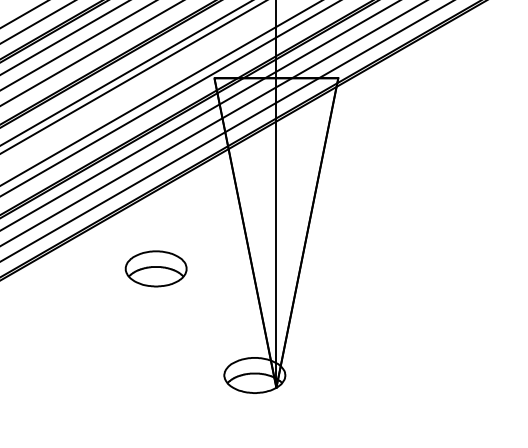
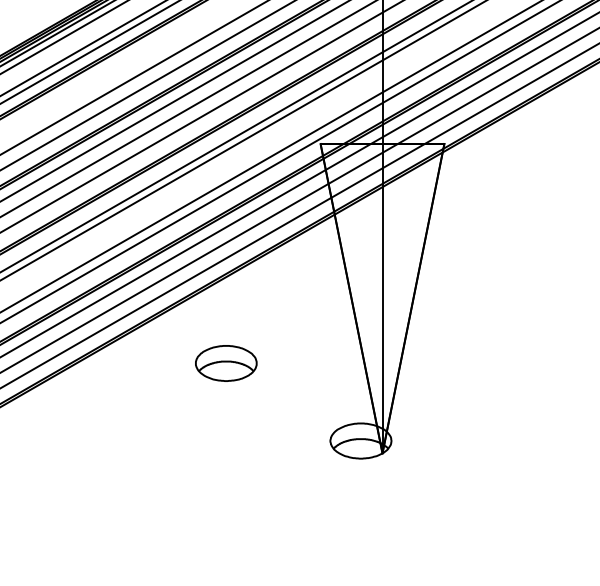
part: (156, 268) -> (226, 363), moved

